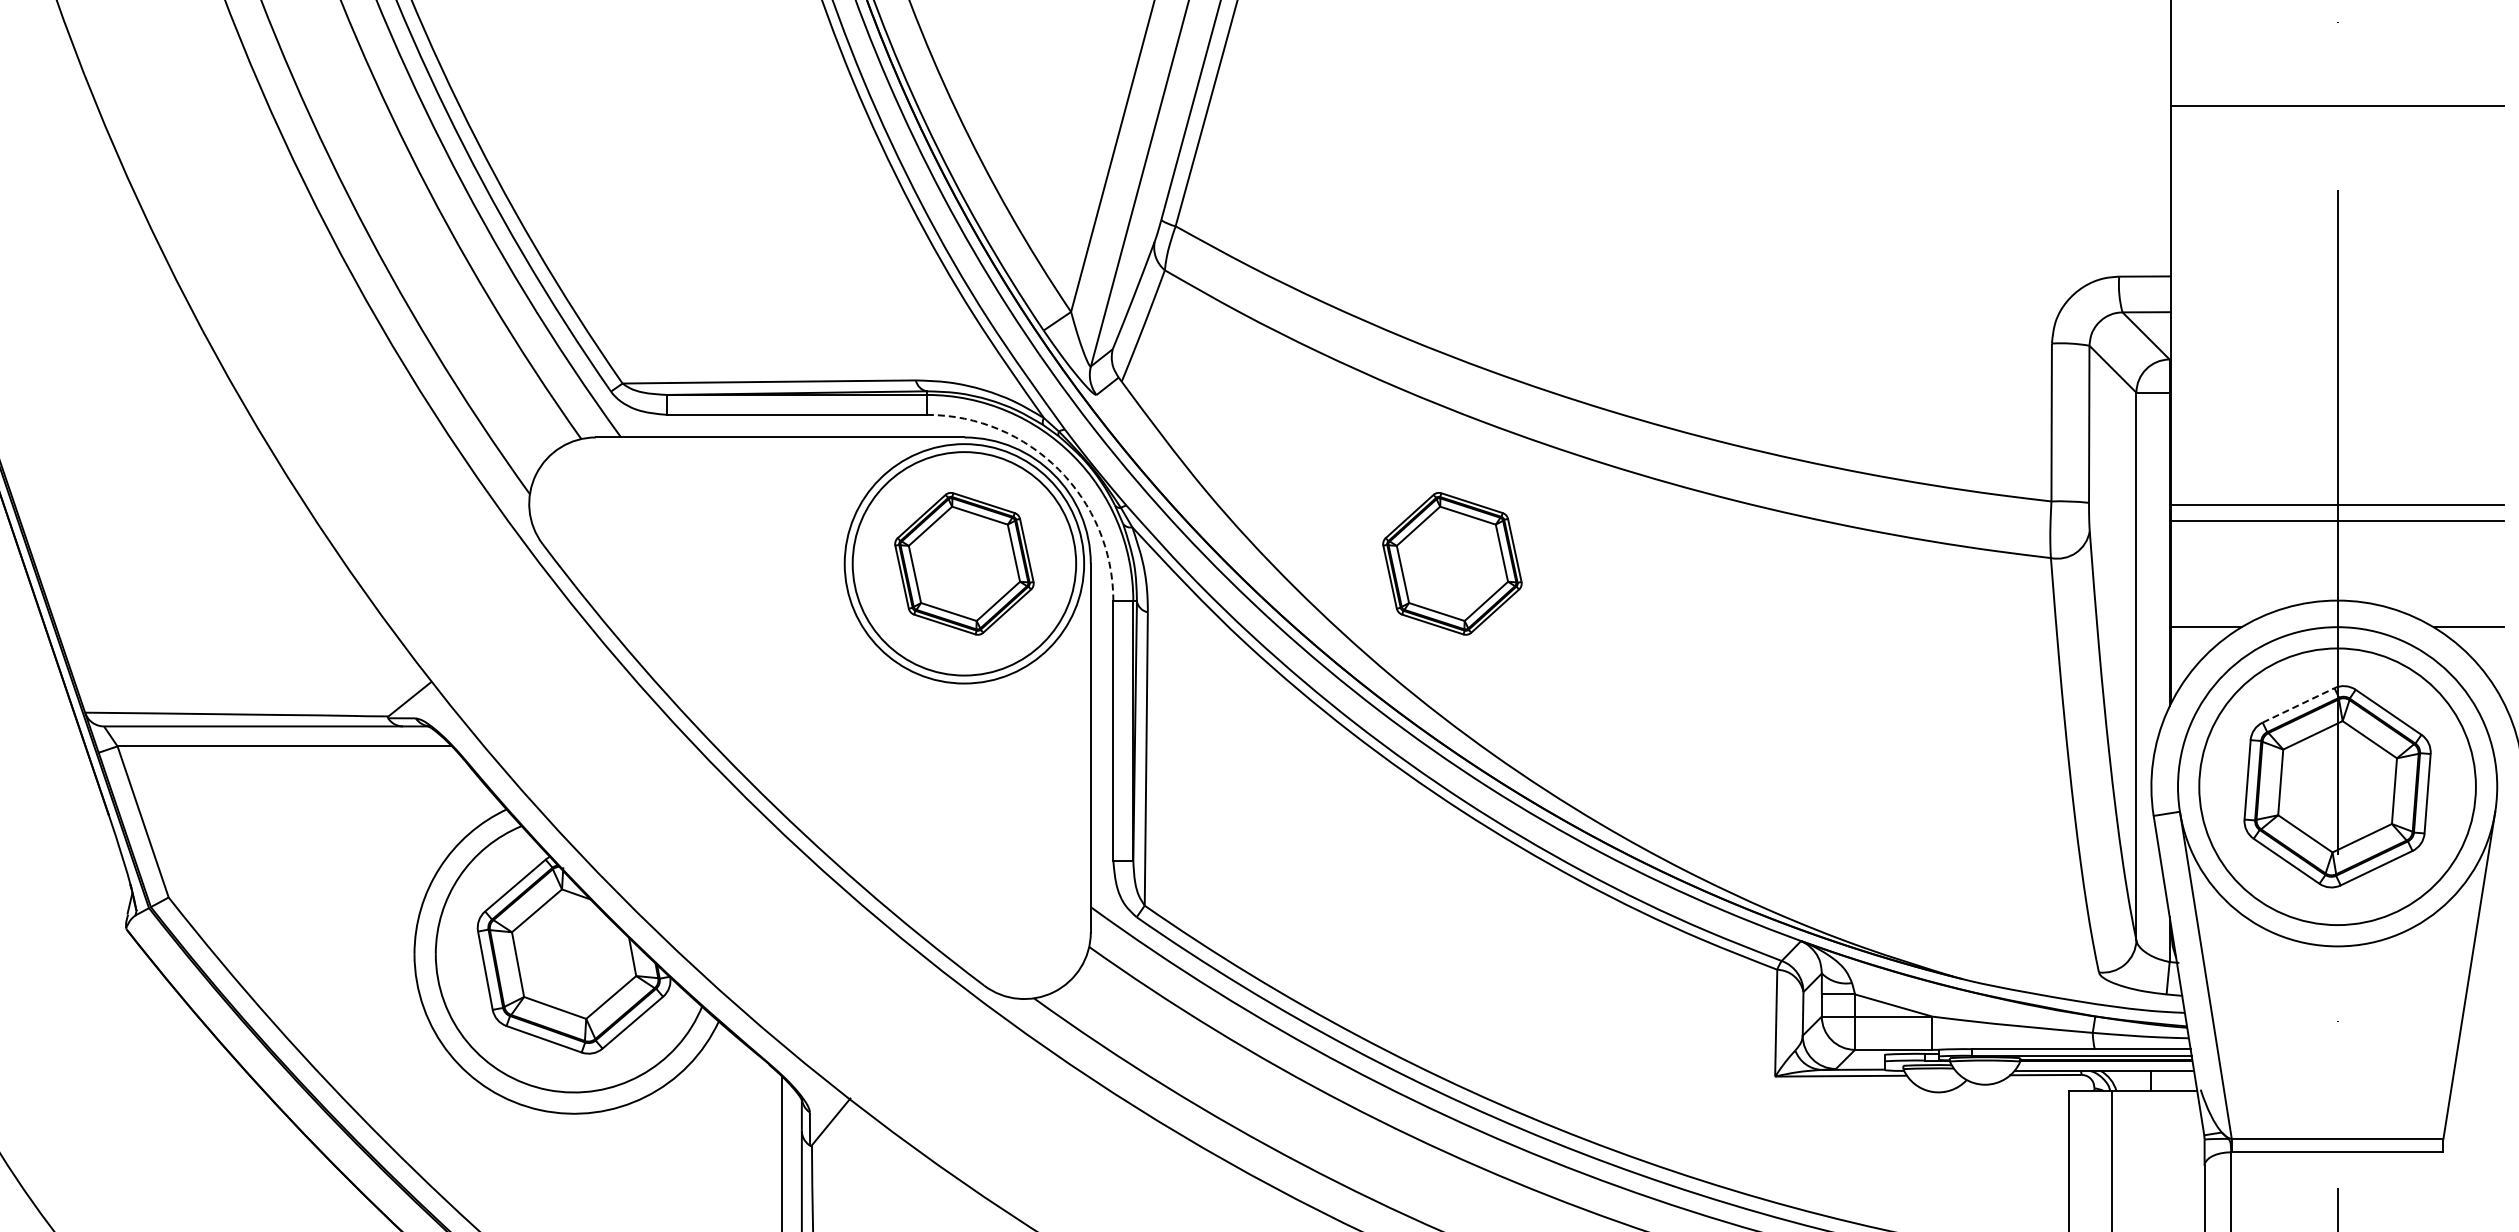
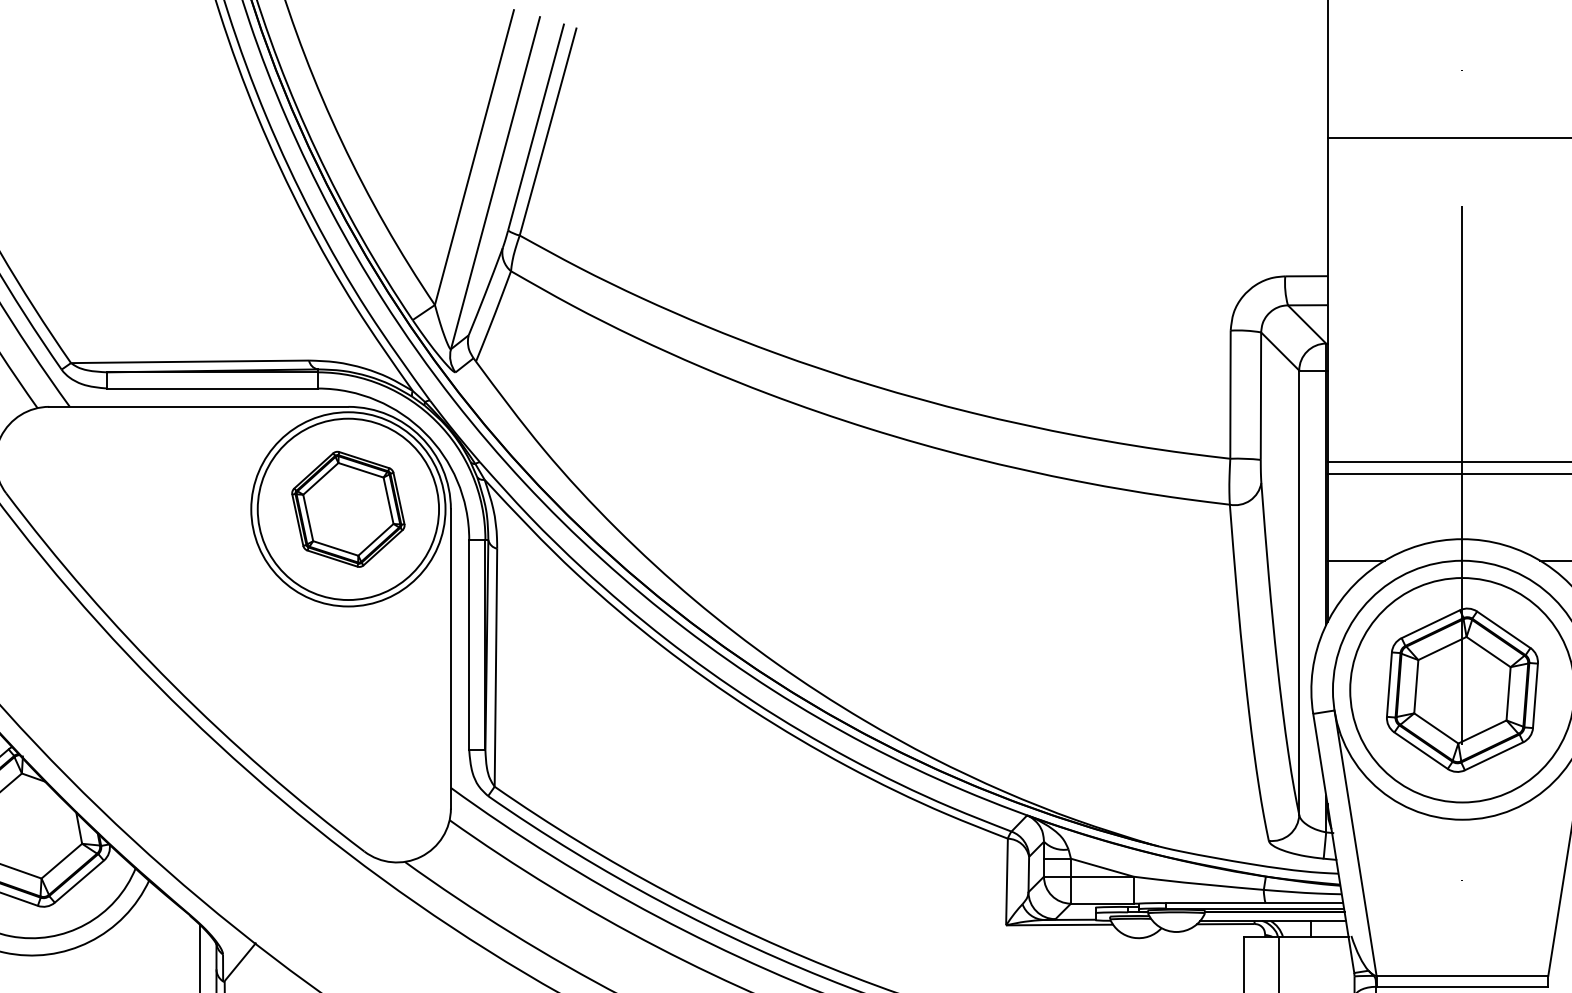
arc: (1058, 469) -> (424, 432), dashed -> solid
part: (1452, 563) -> (744, 509), removed
line: (2298, 705) -> (1430, 624), dashed -> solid

